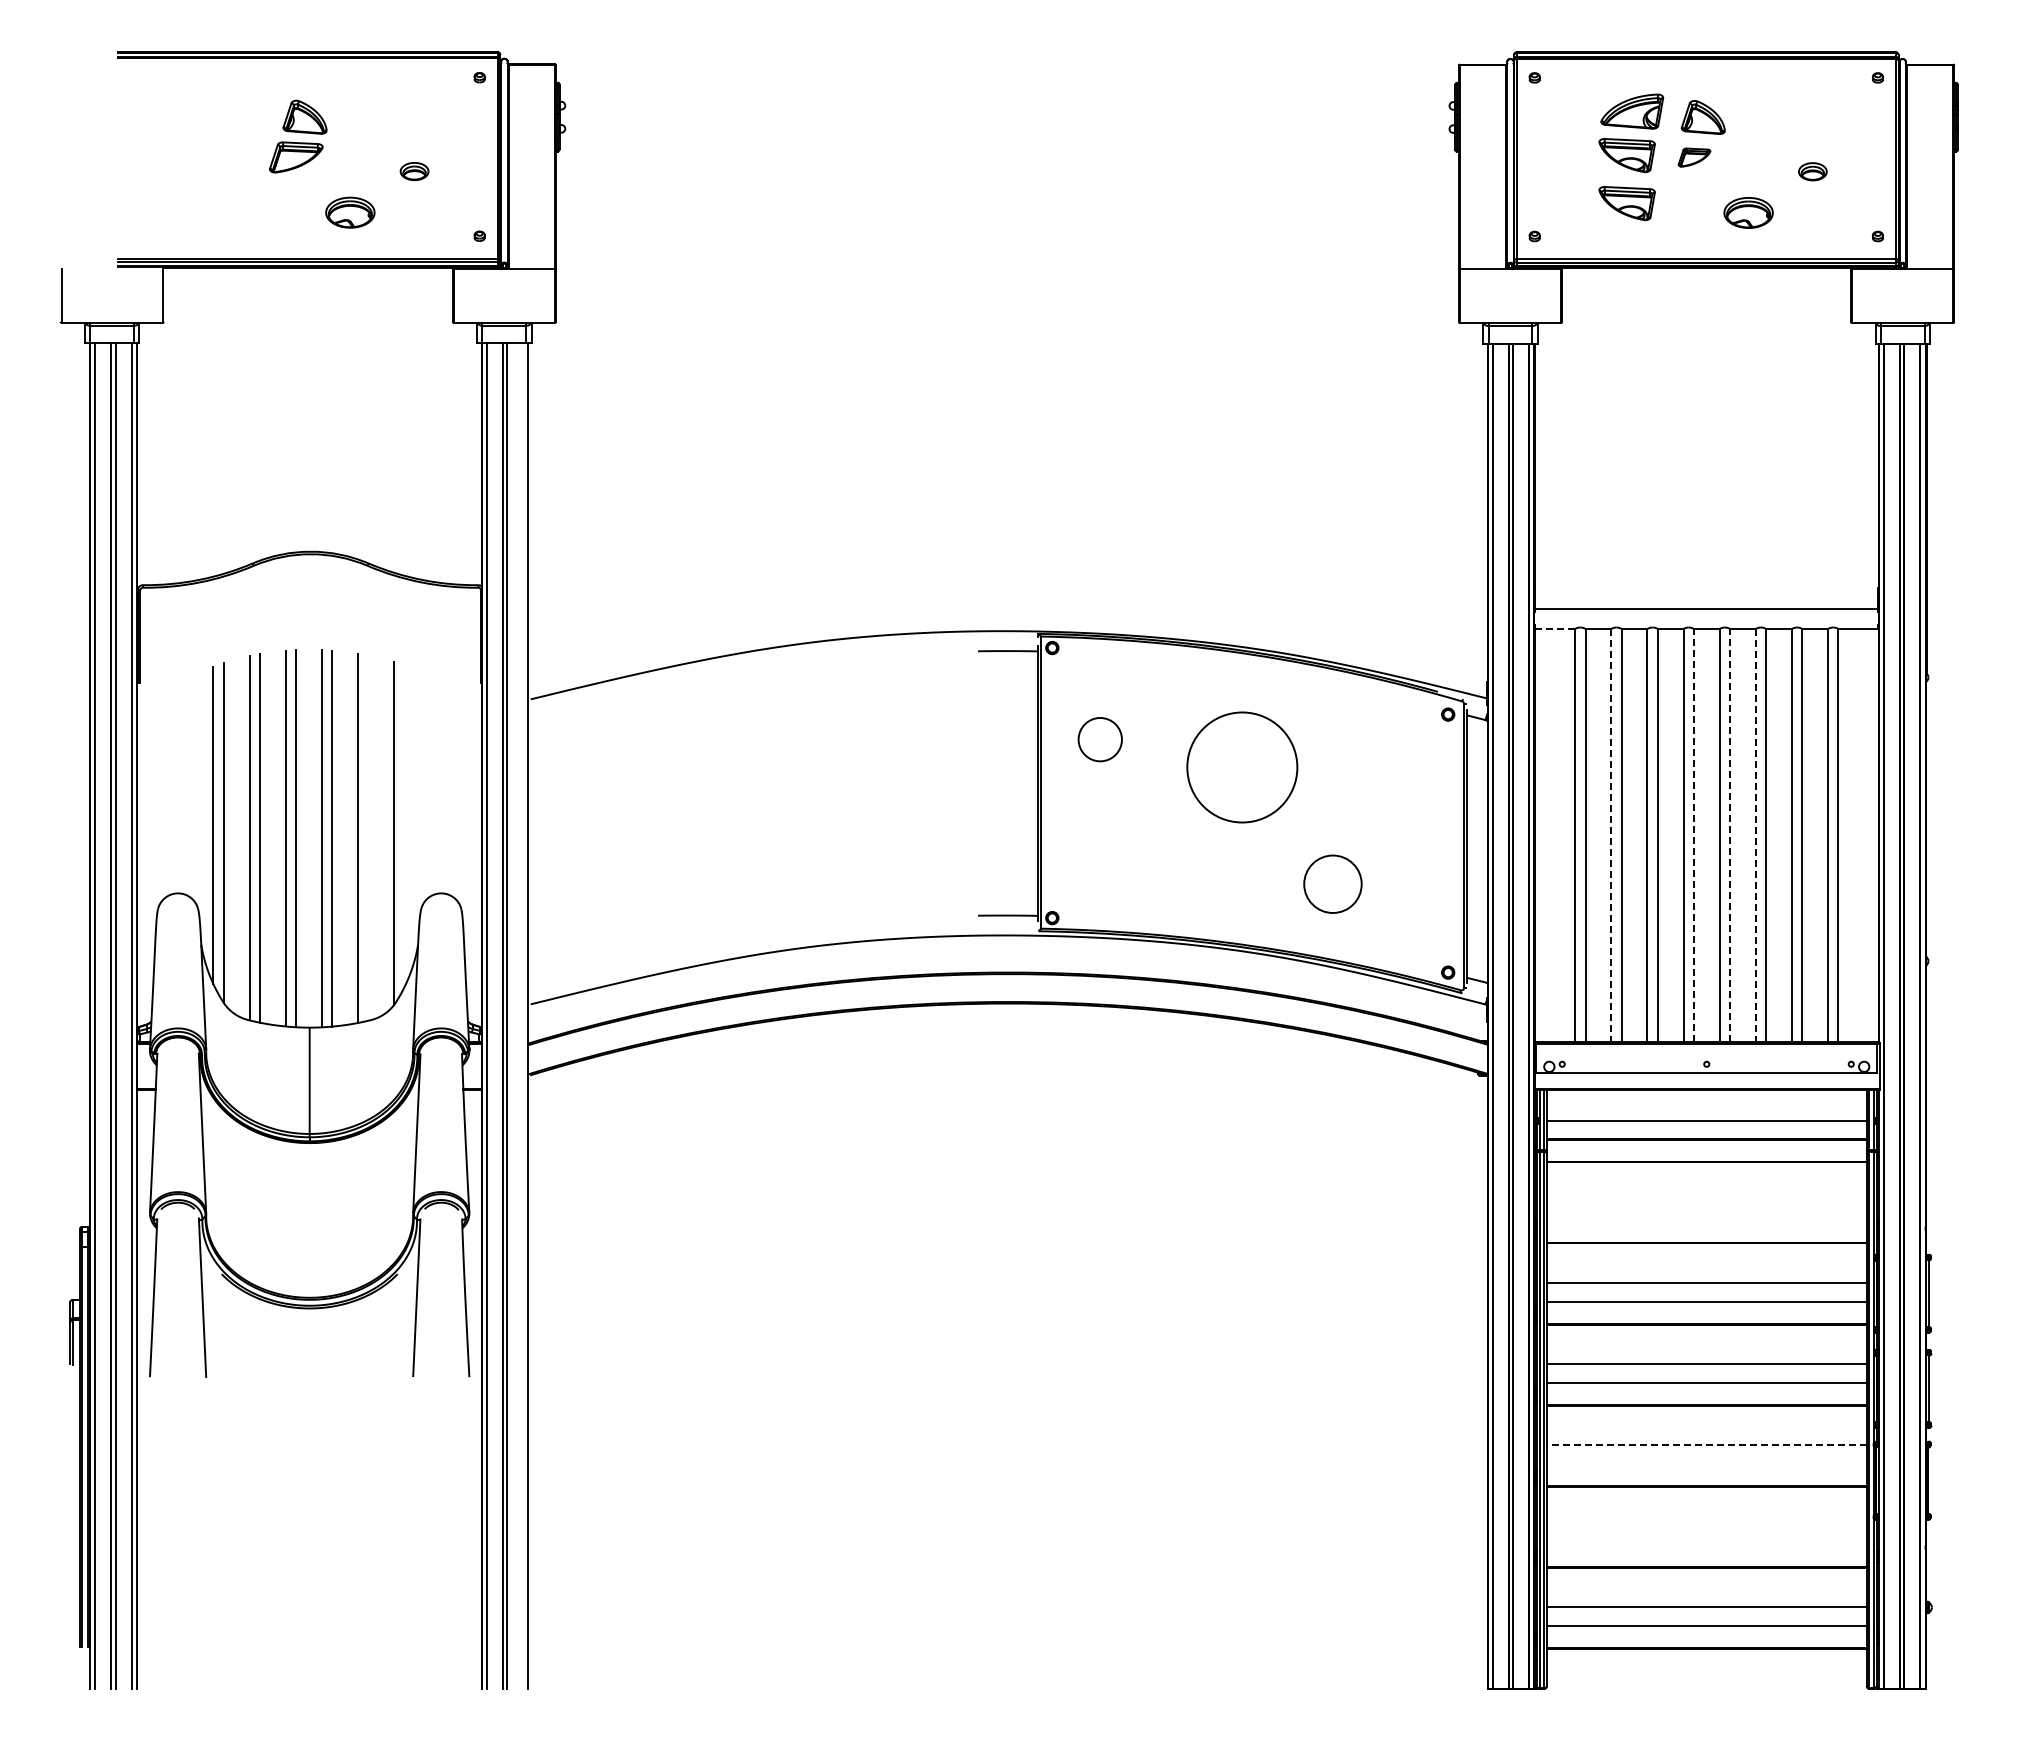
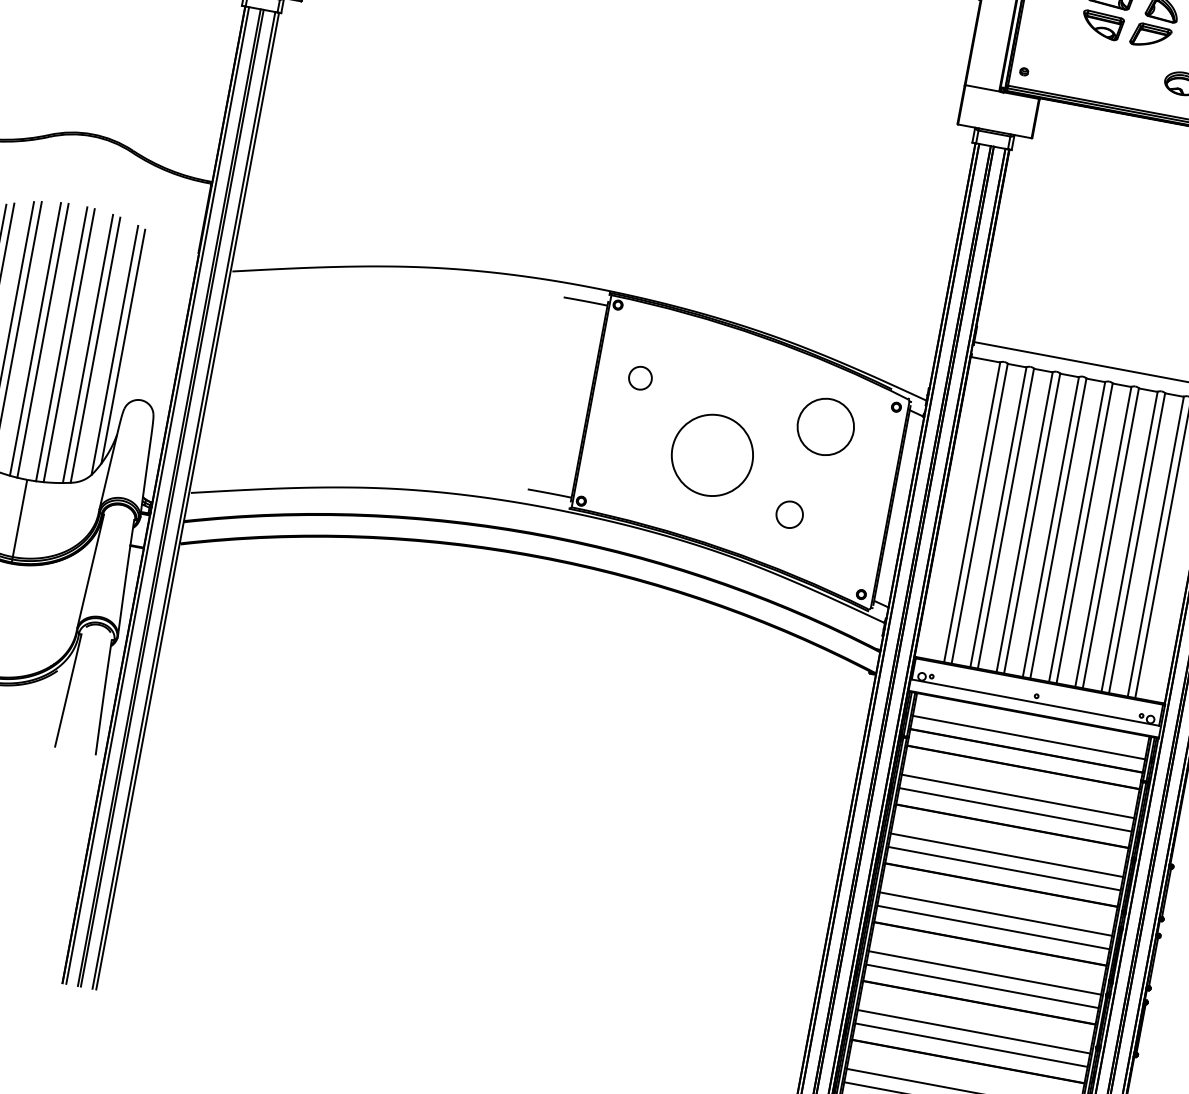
part: (1694, 157) -> (1150, 36), size x1.67
part: (1626, 203) -> (1095, 60), removed
line: (1555, 629) -> (985, 360), dashed -> solid
circle: (1100, 739) -> (640, 378), size x0.71
circle: (1359, 758) -> (826, 427), added
circle: (1242, 767) -> (712, 455), moved
line: (404, 826) -> (123, 346), added
line: (1611, 835) -> (998, 517), dashed -> solid
line: (1693, 835) -> (1058, 528), dashed -> solid
line: (1730, 835) -> (1085, 533), dashed -> solid
line: (1755, 835) -> (1103, 536), dashed -> solid
line: (368, 837) -> (95, 349), added
circle: (1332, 884) -> (789, 514), size x0.62
line: (523, 1015) -> (184, 500), added
line: (1706, 1202) -> (1017, 796), added
line: (1706, 1220) -> (1015, 809), added
line: (1706, 1445) -> (984, 973), dashed -> solid
line: (1706, 1463) -> (982, 986), added
line: (1706, 1526) -> (973, 1031), added
line: (1706, 1544) -> (971, 1044), added

